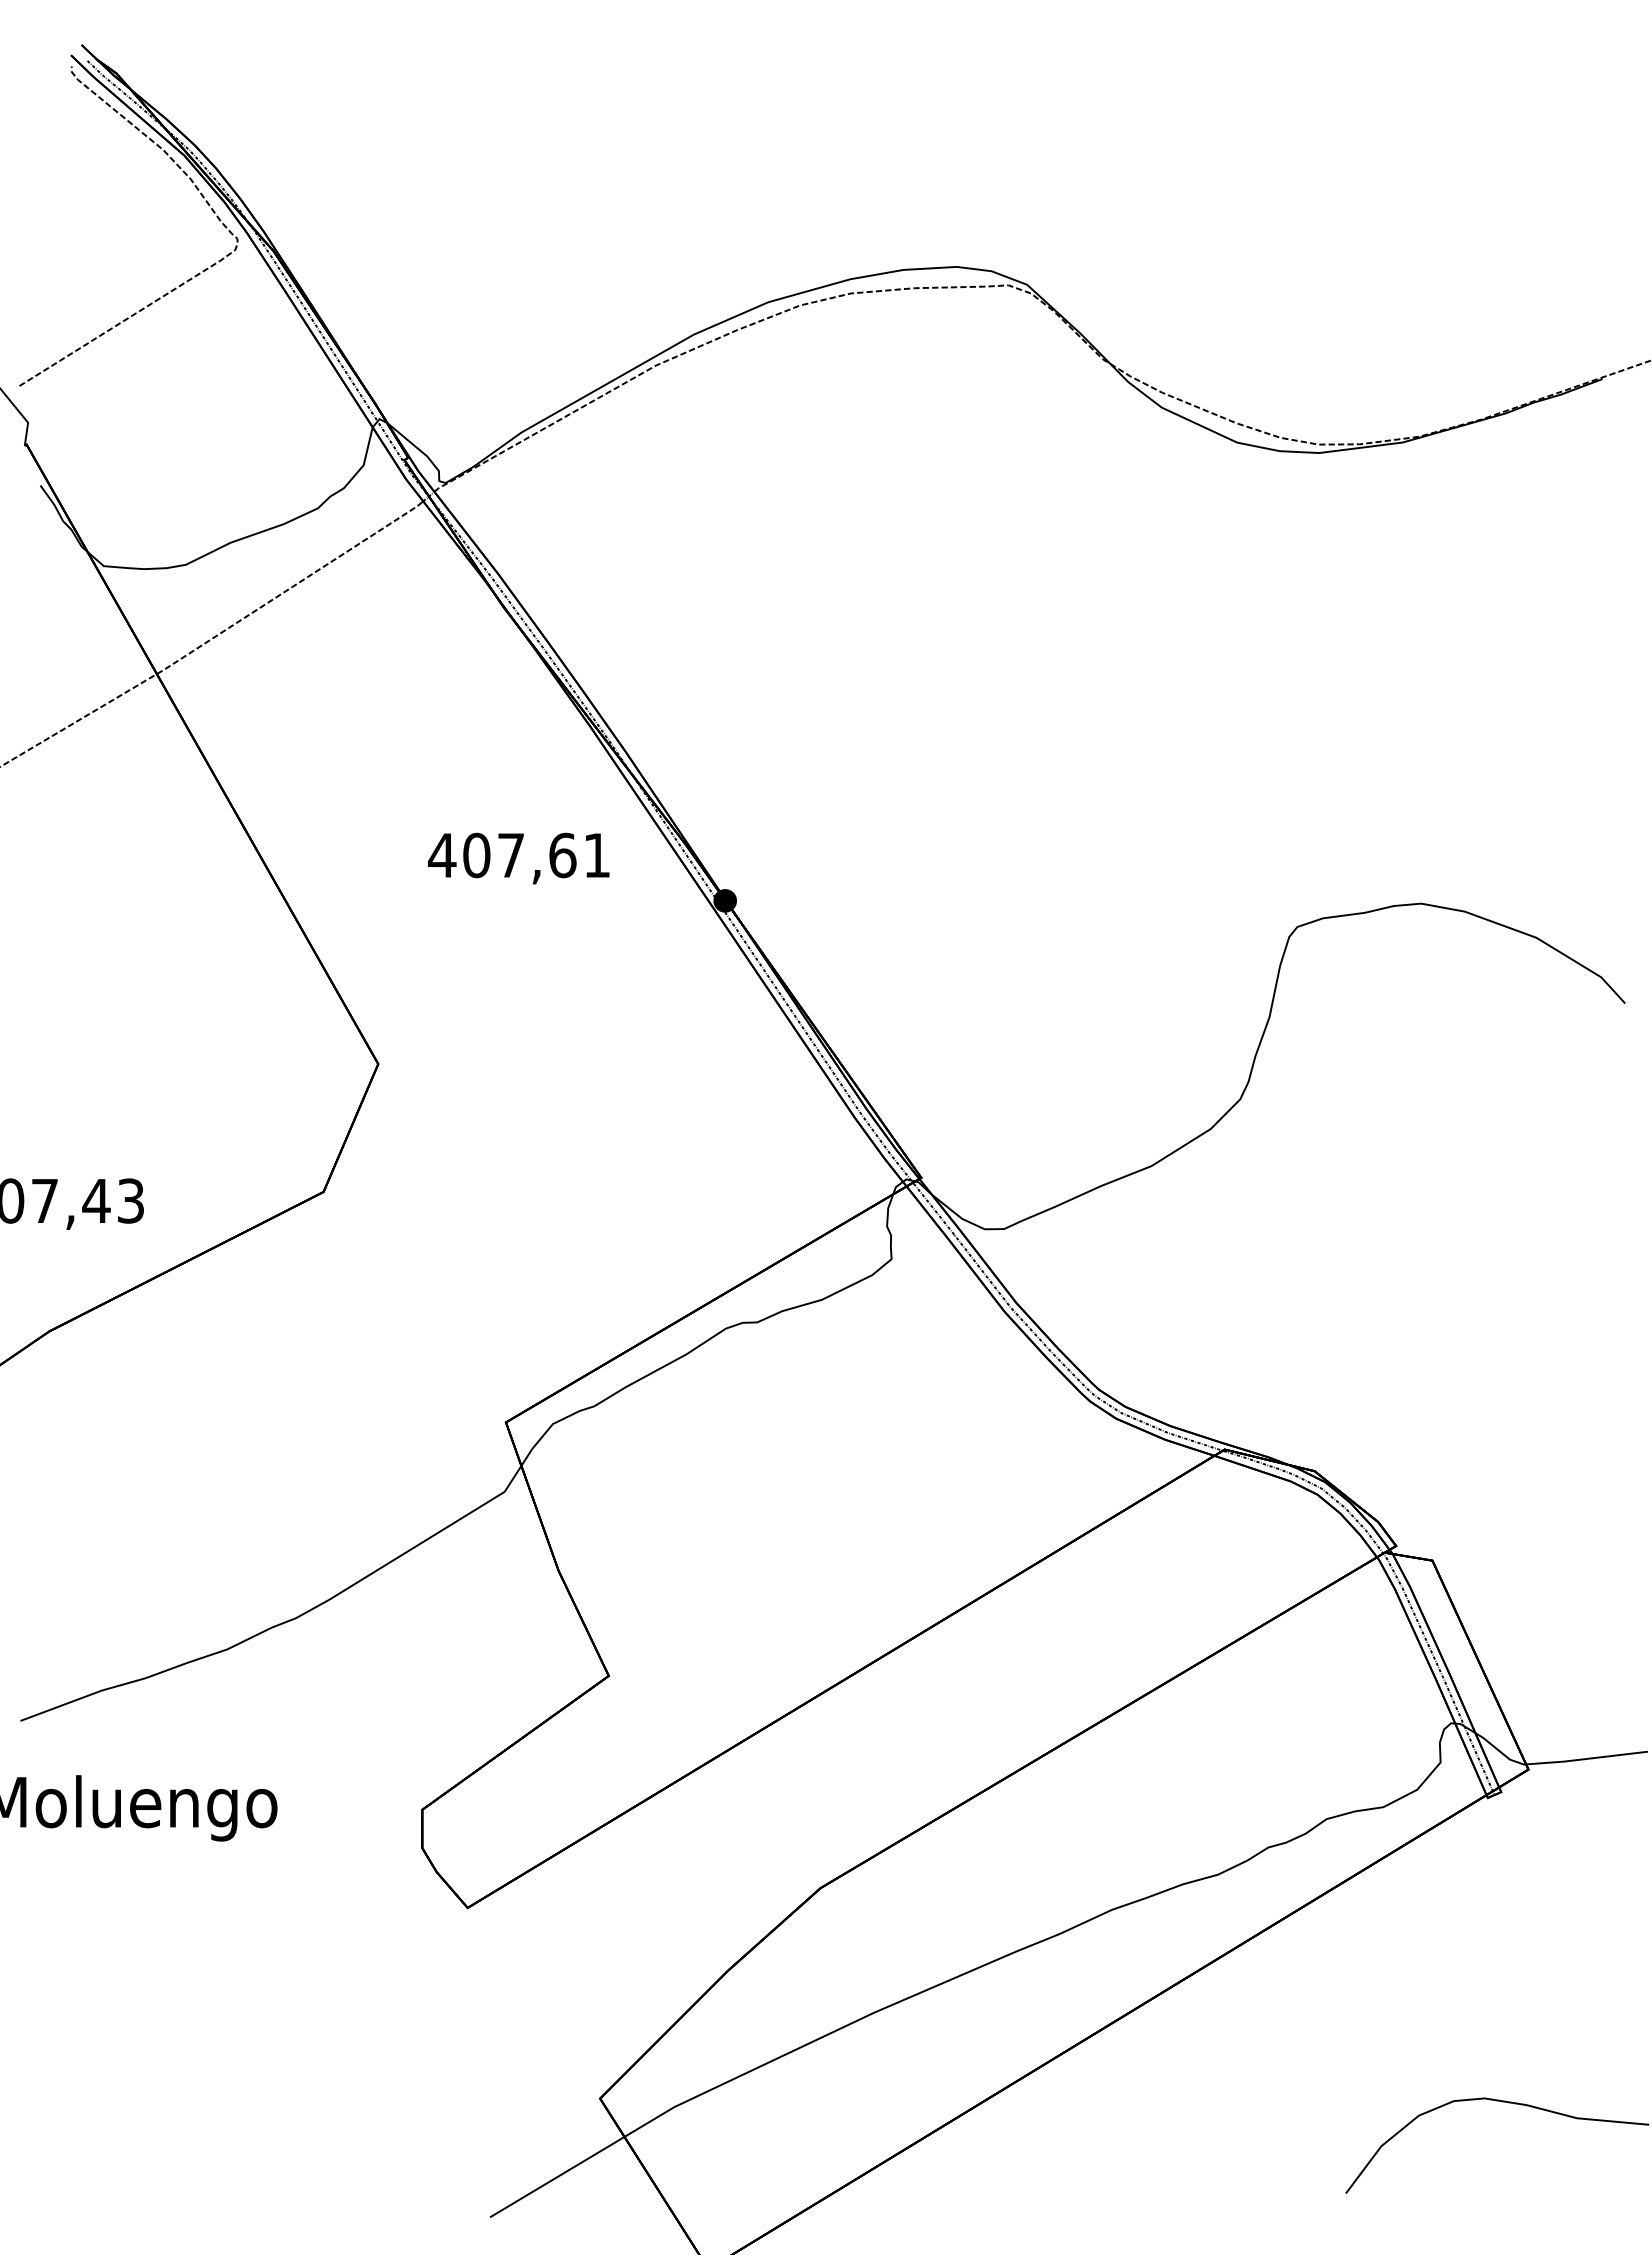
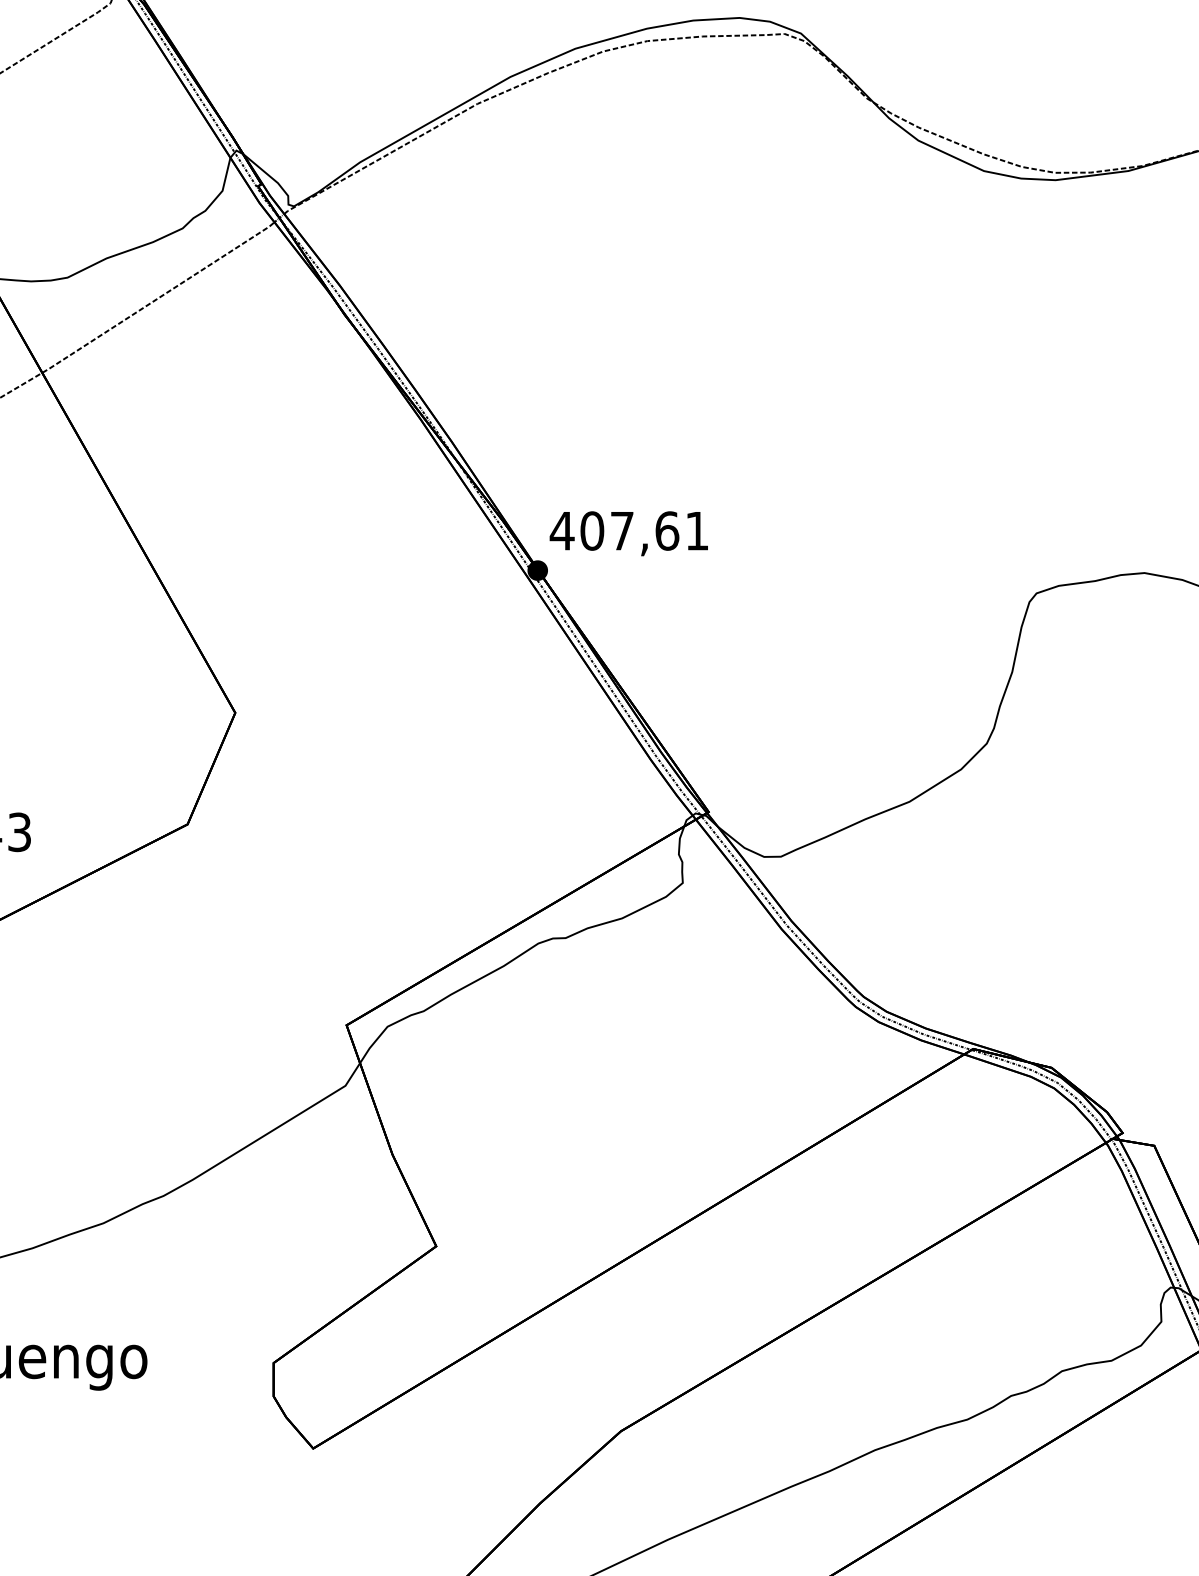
text: (518, 858) -> (628, 533), moved

